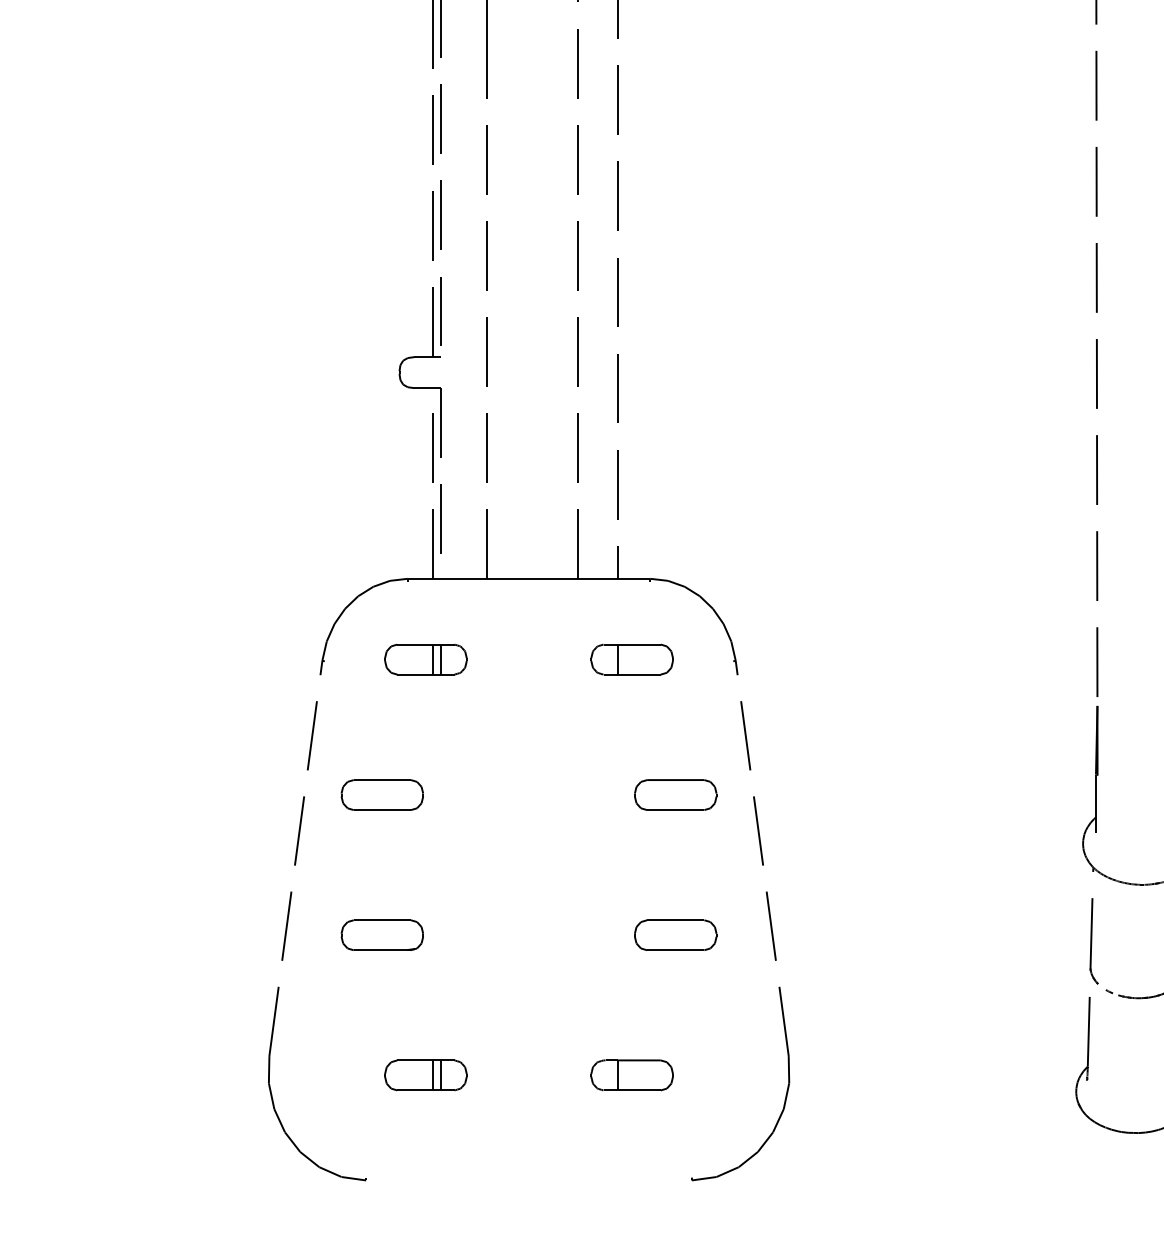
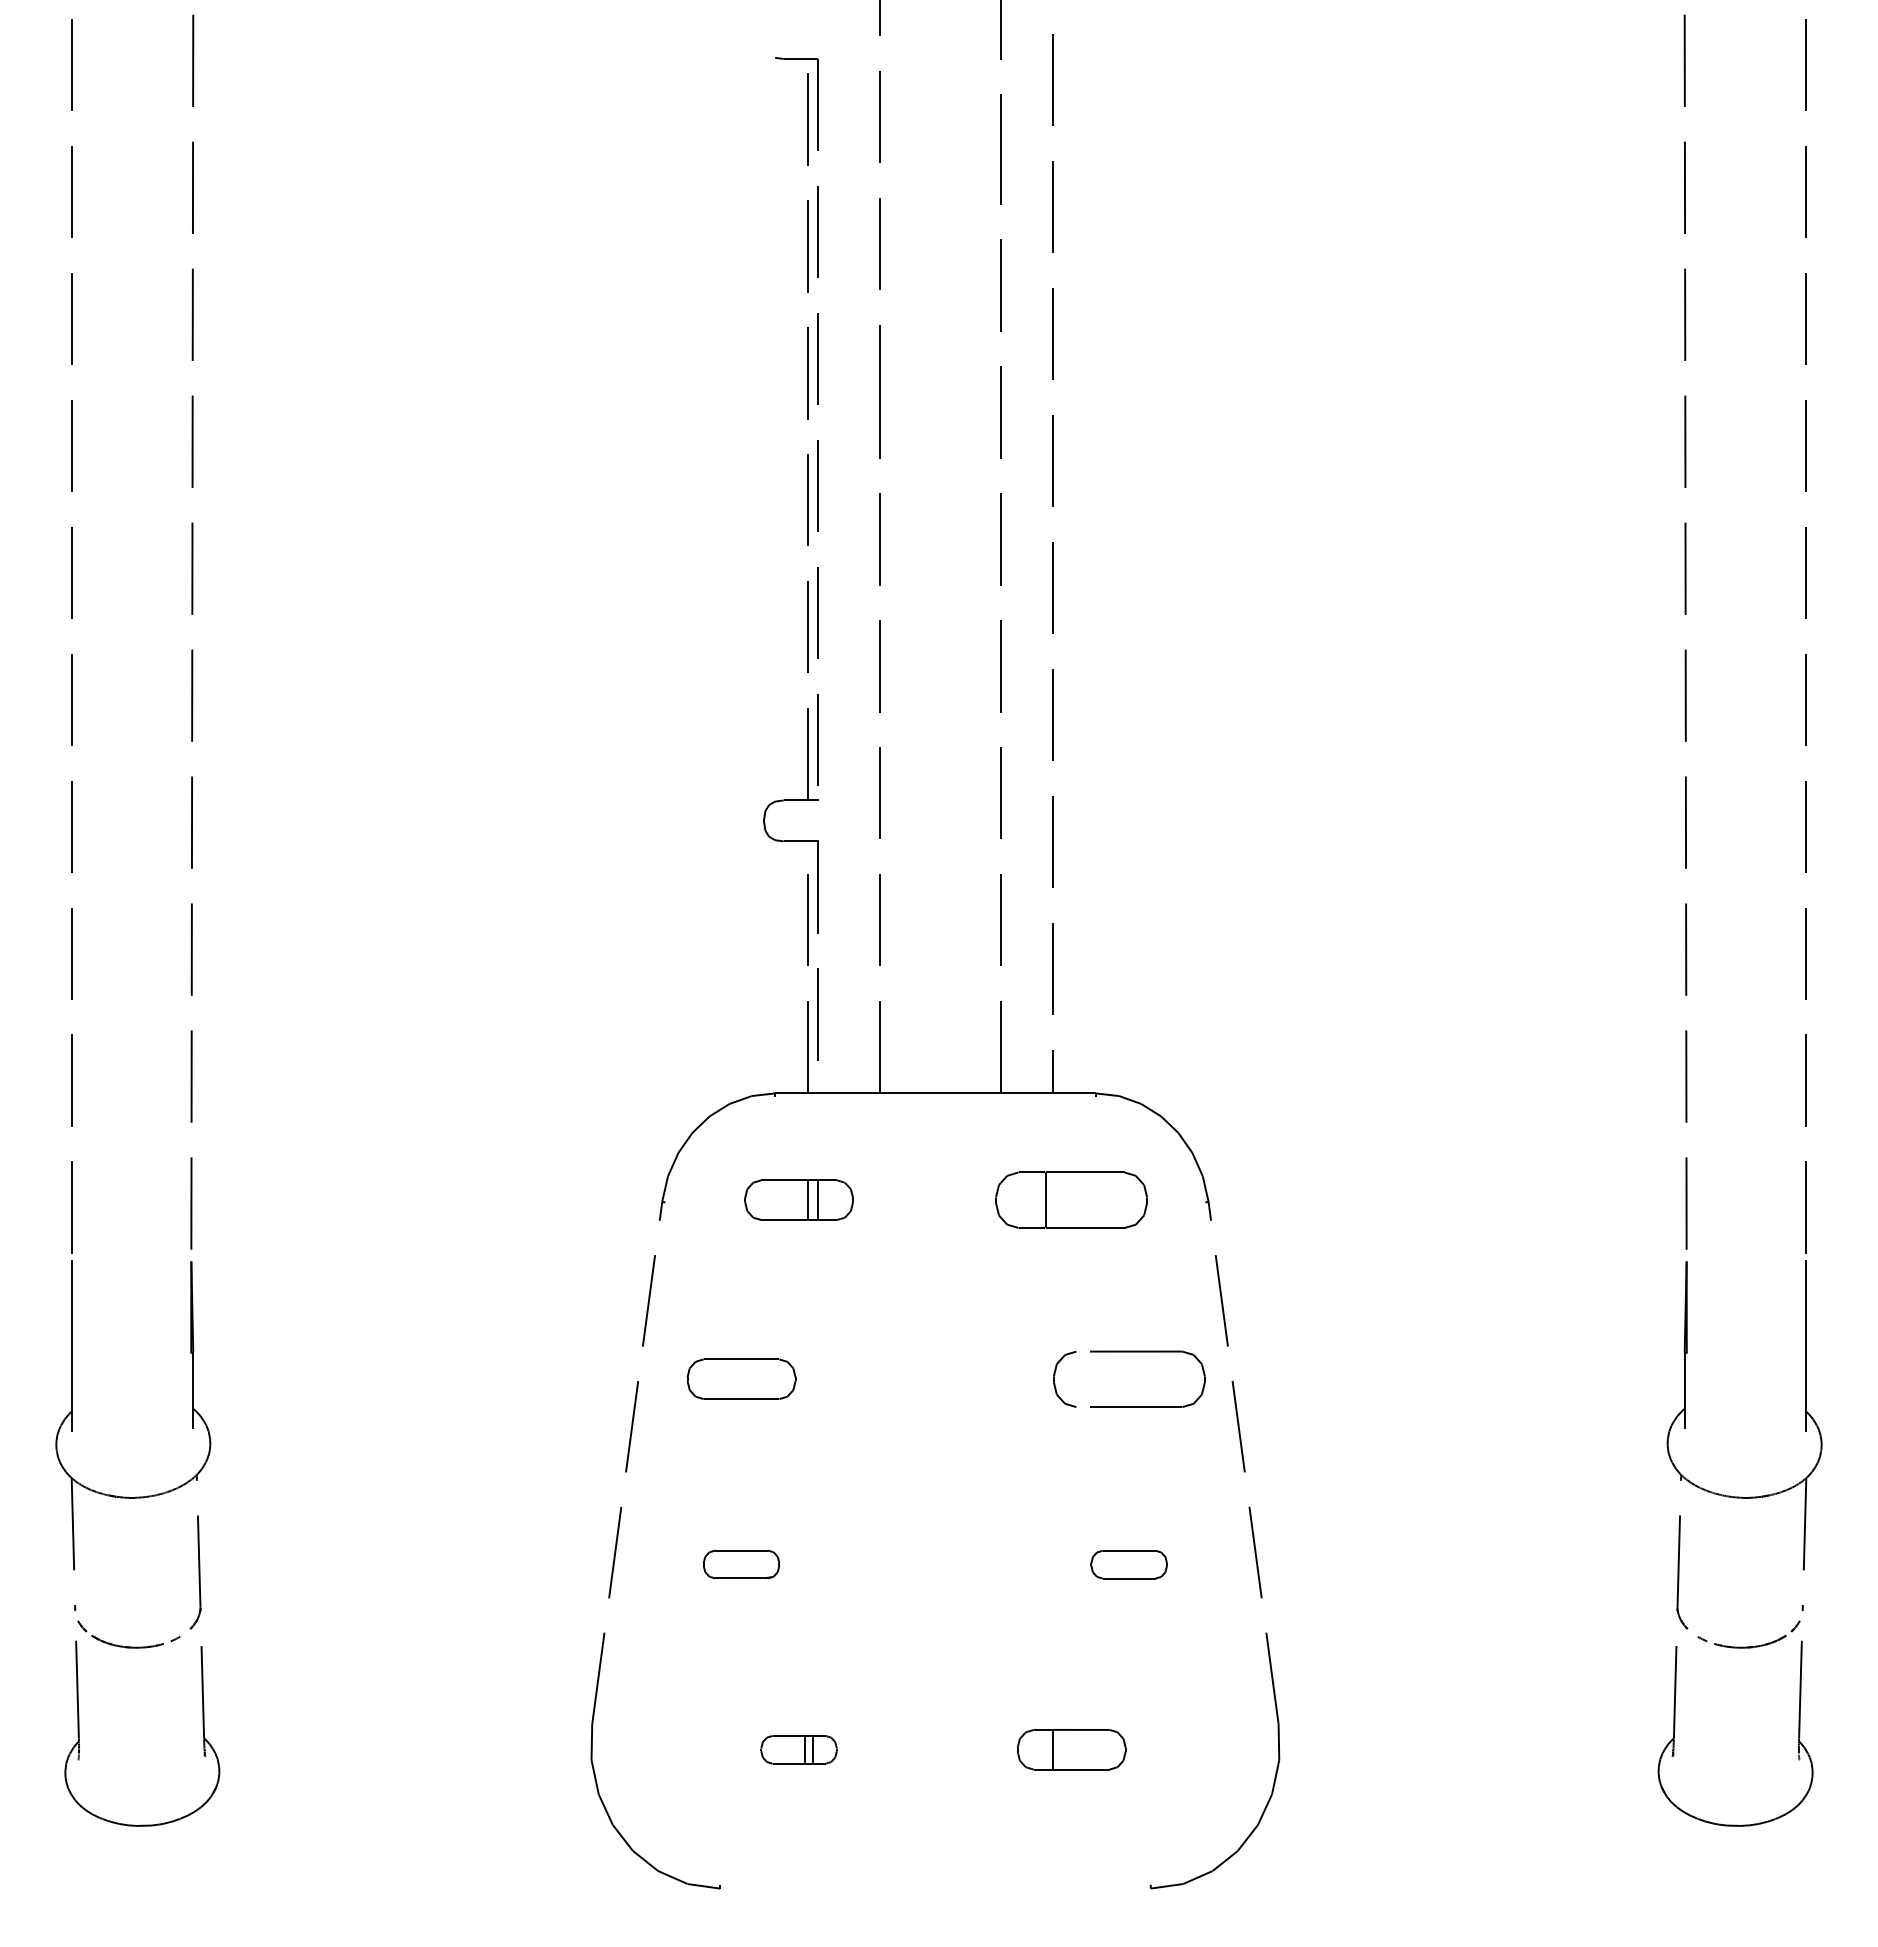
part: (632, 659) -> (1071, 1199), size x1.4
part: (675, 794) -> (1128, 1378), size x1.4
part: (382, 935) -> (741, 1564), size x0.7
part: (675, 935) -> (1128, 1564), size x0.7
part: (425, 1075) -> (798, 1749), size x0.7

